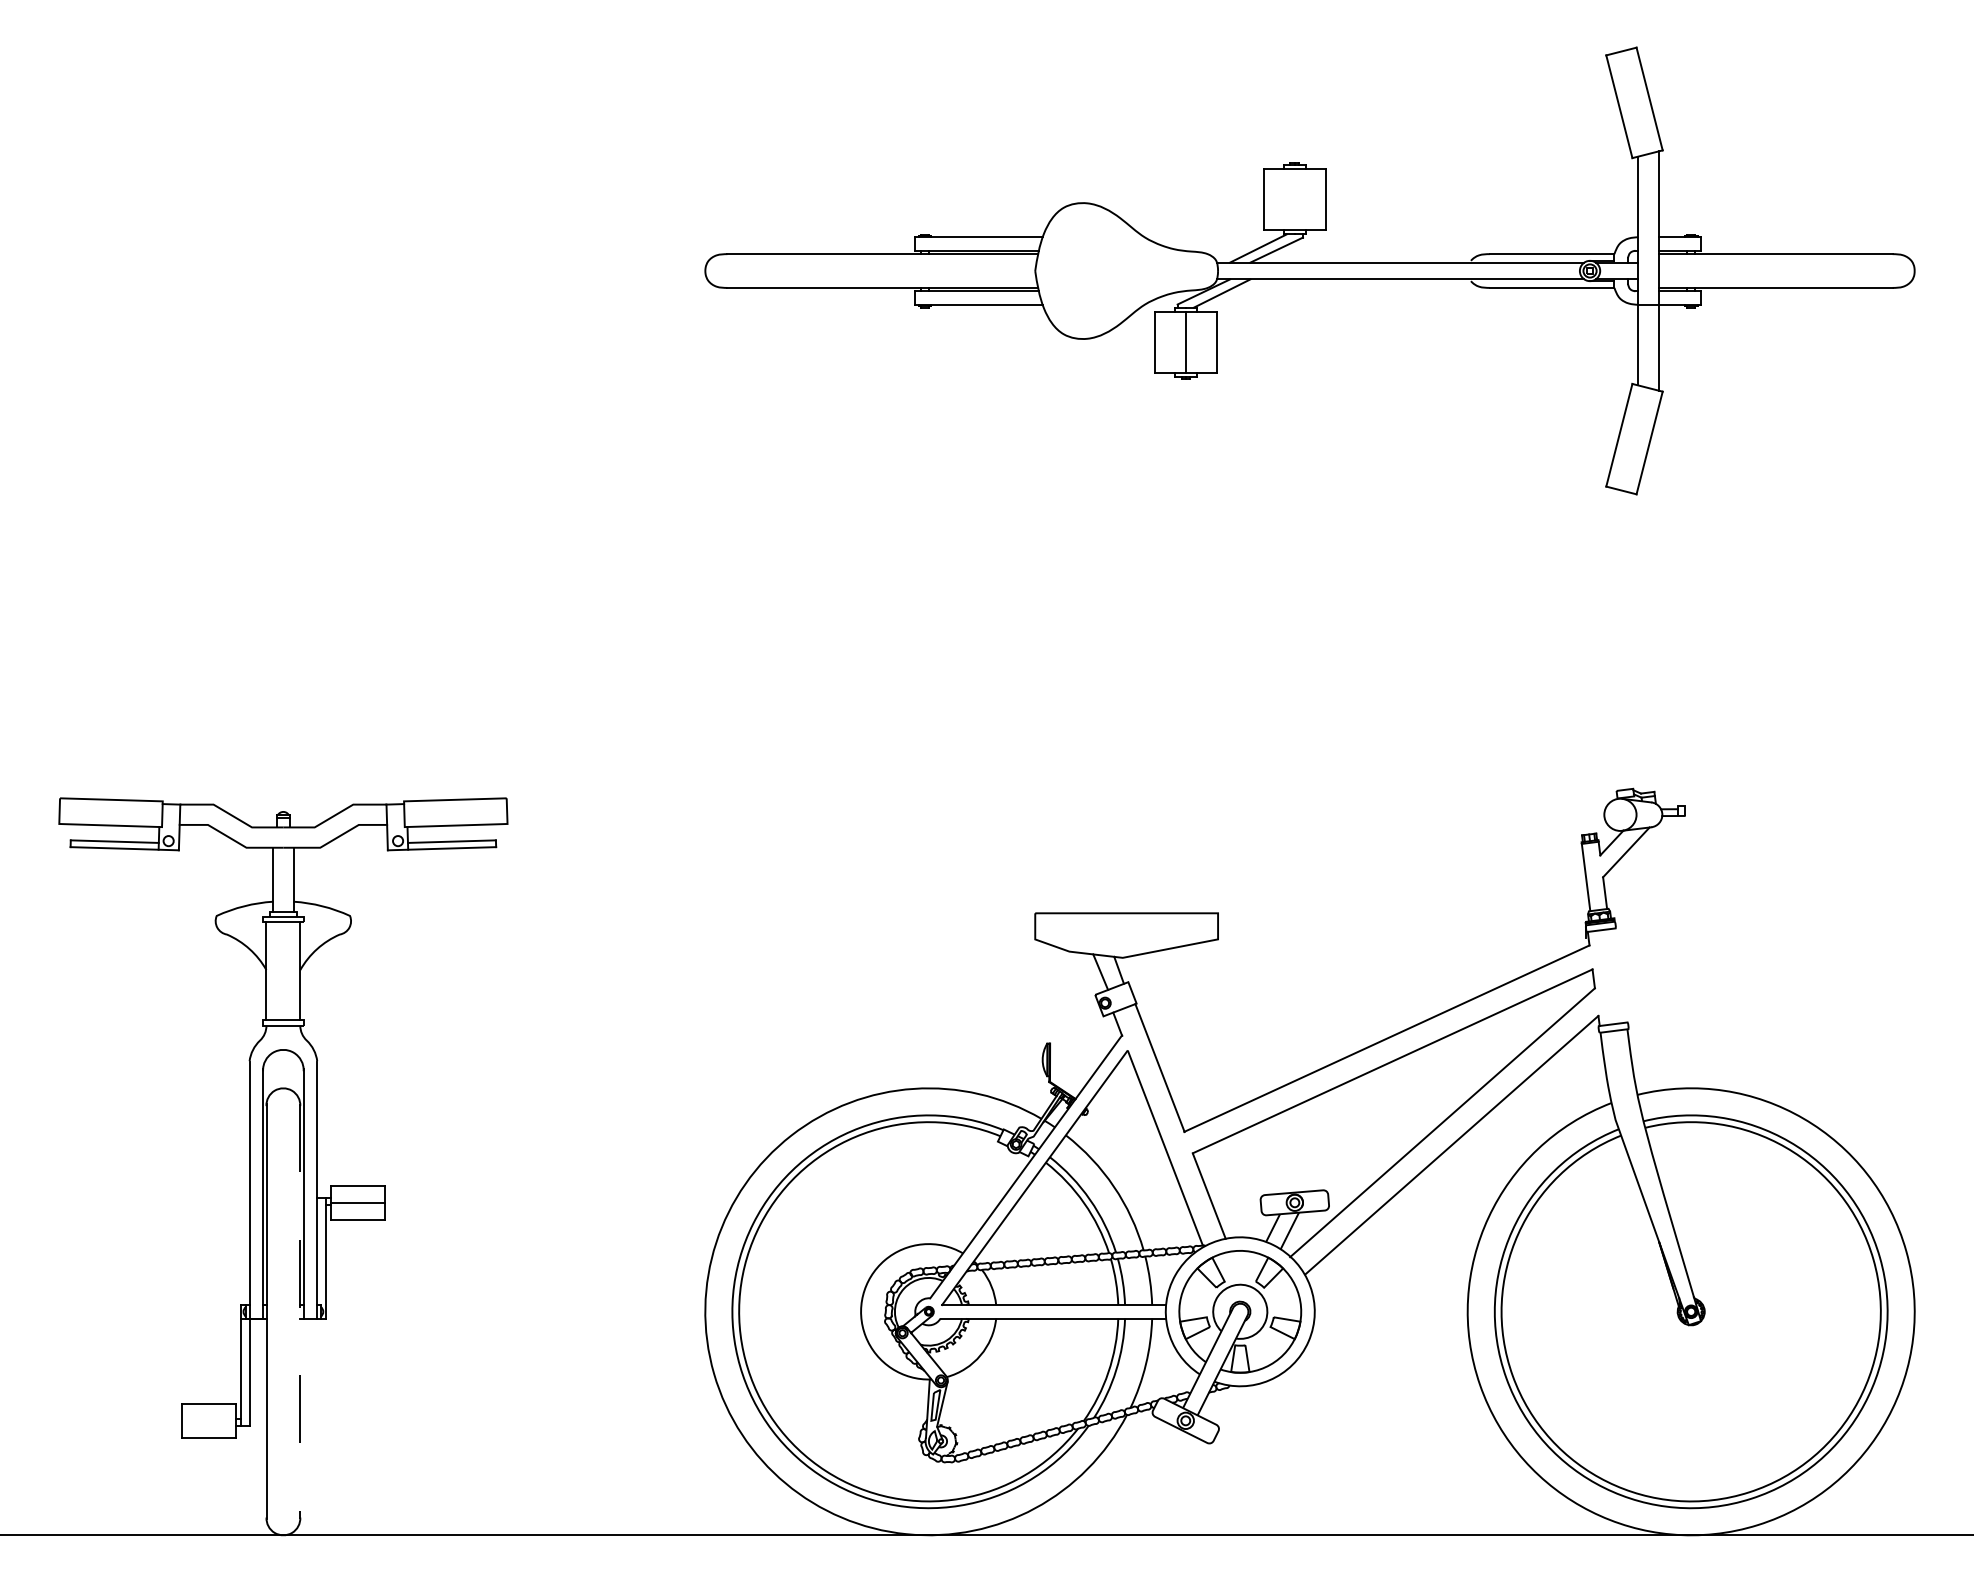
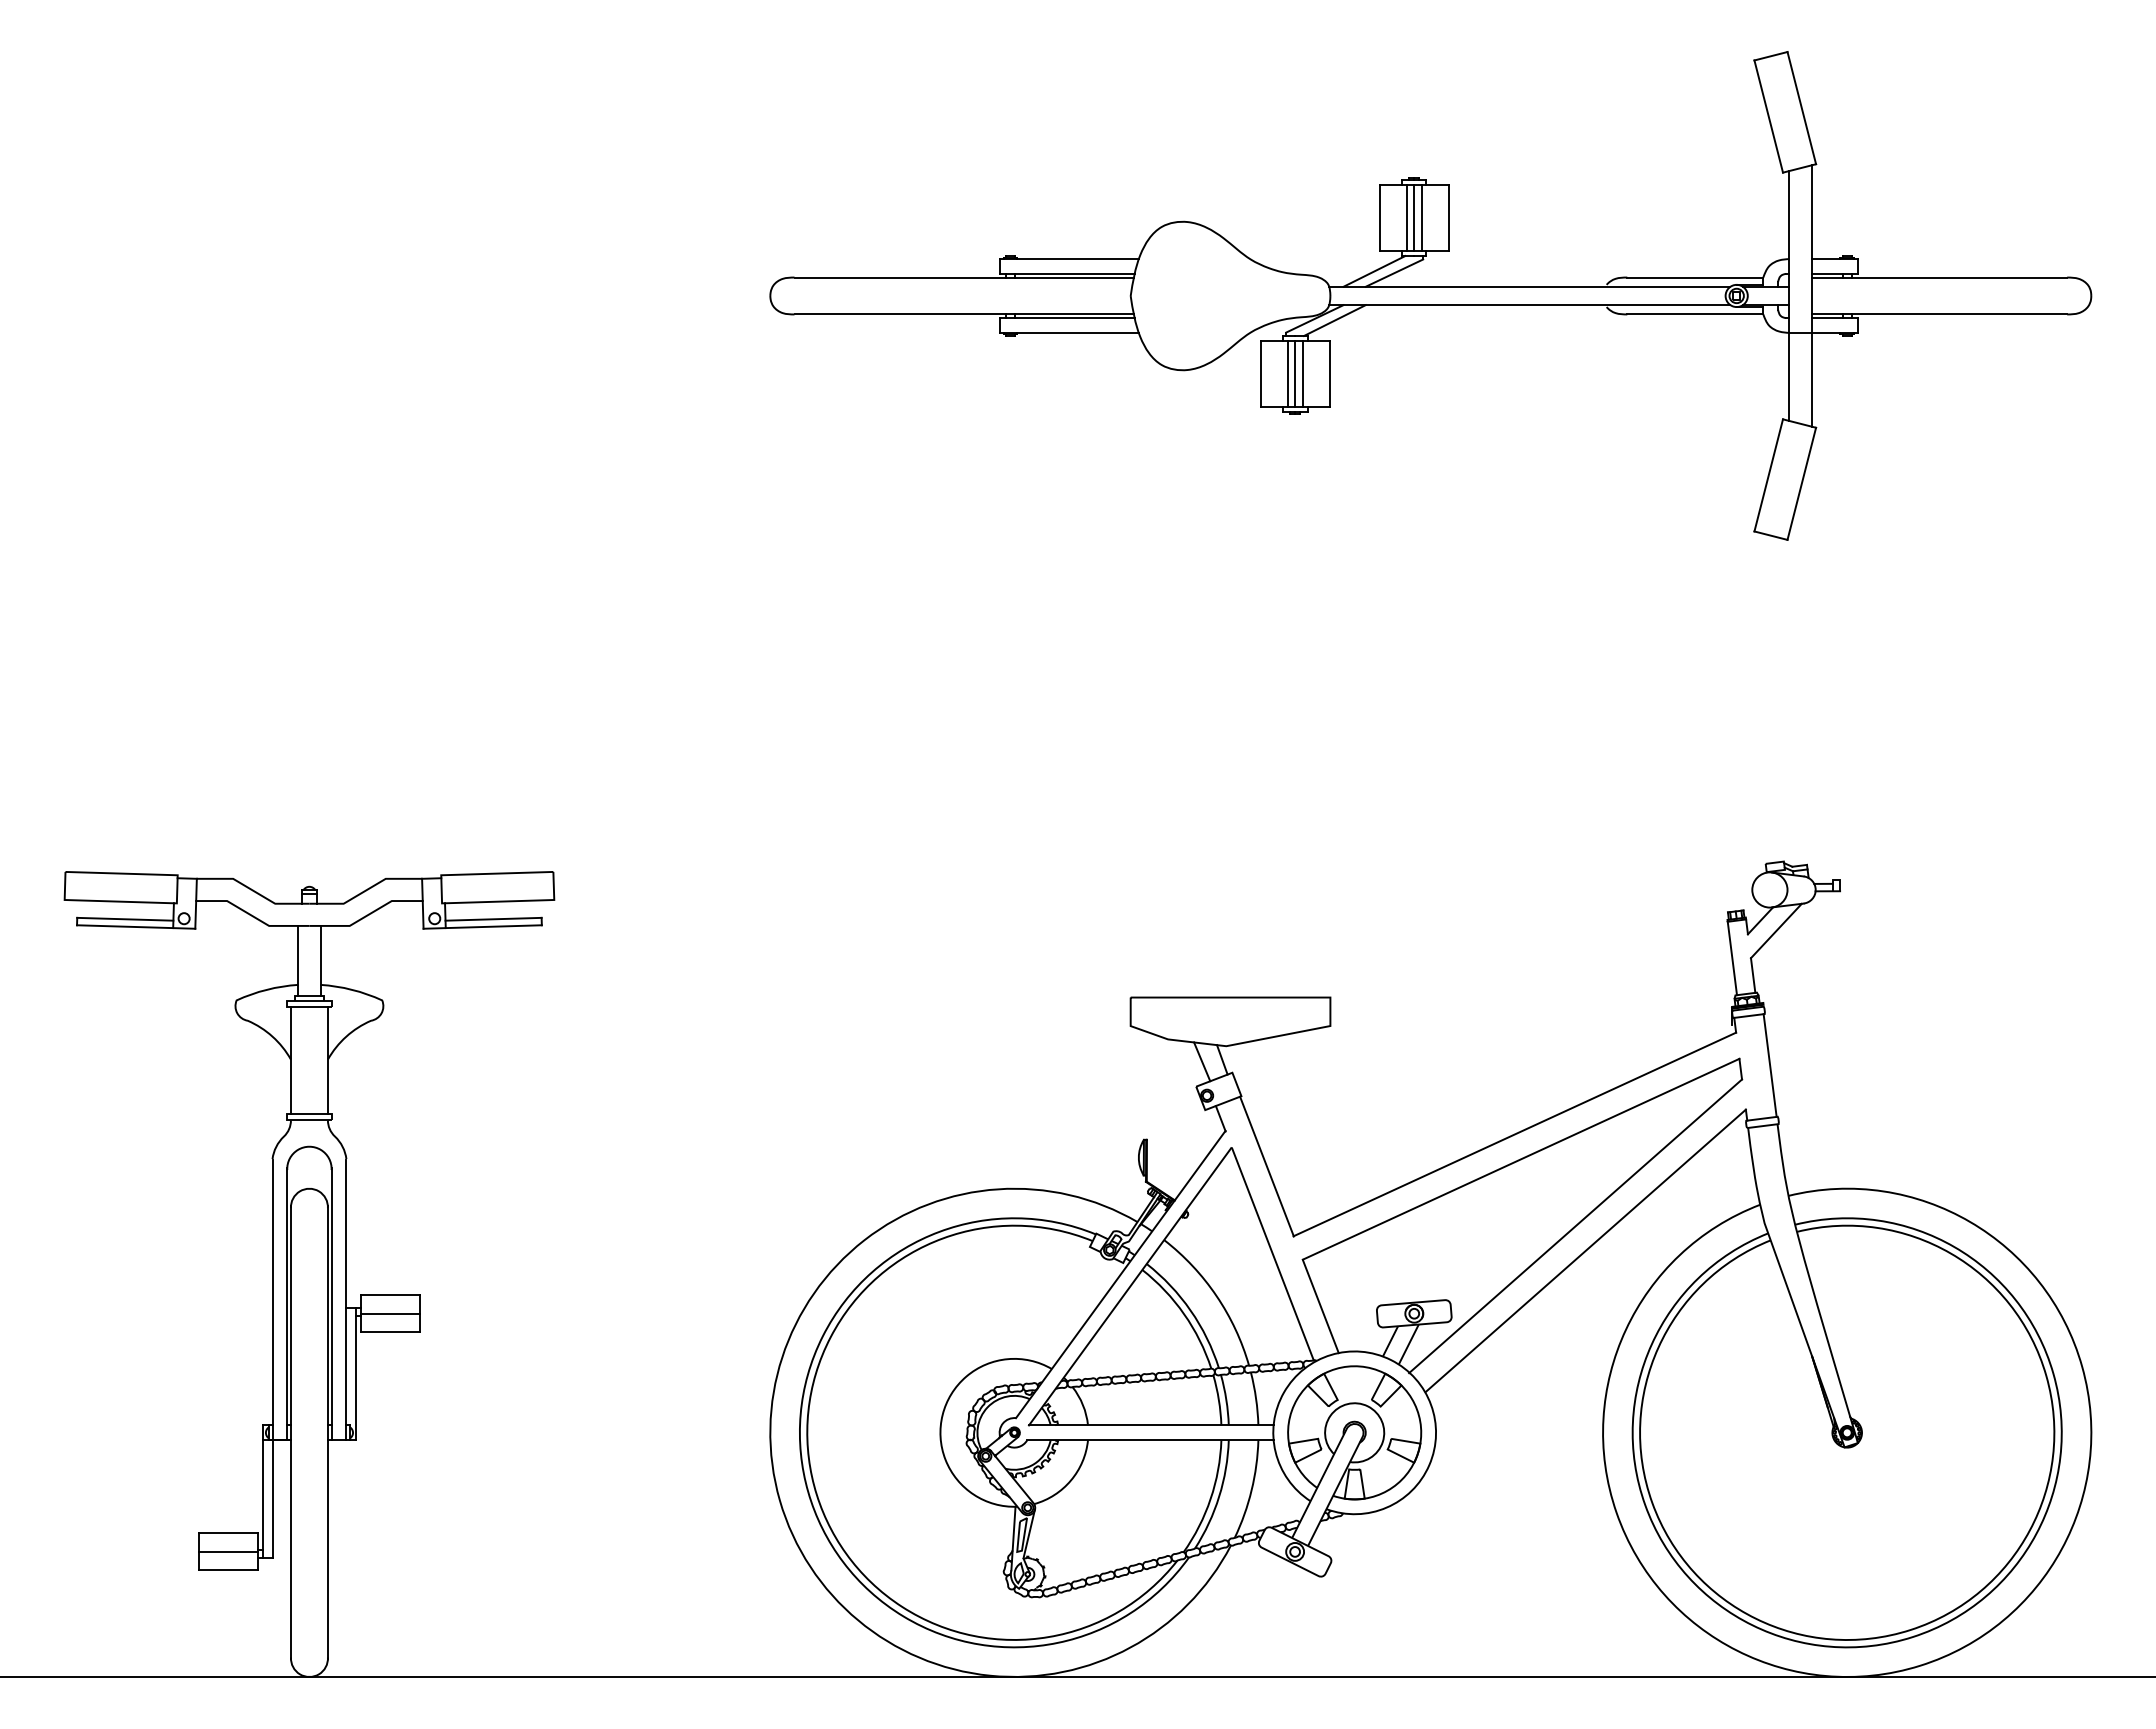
line: (1287, 200) -> (1406, 218), added
line: (1295, 200) -> (1414, 218), added
line: (1301, 200) -> (1421, 218), added
line: (1178, 341) -> (1287, 373), added
line: (1192, 341) -> (1302, 373), added
line: (1620, 975) -> (1769, 1065), added
line: (299, 1311) -> (327, 1432), dashed -> solid
line: (208, 1420) -> (227, 1551), added

